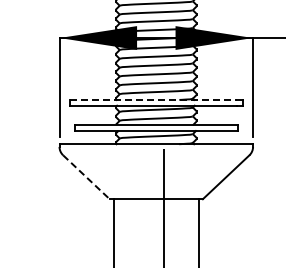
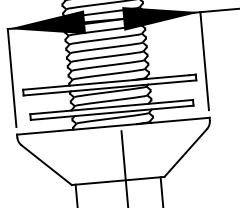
line: (153, 99) -> (106, 82), dashed -> solid
line: (86, 177) -> (46, 165), dashed -> solid

